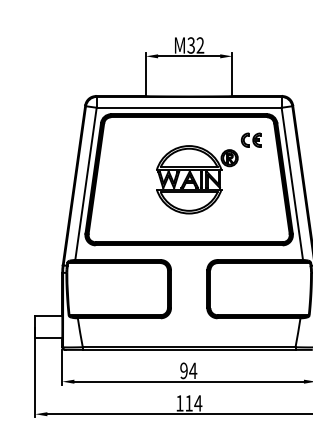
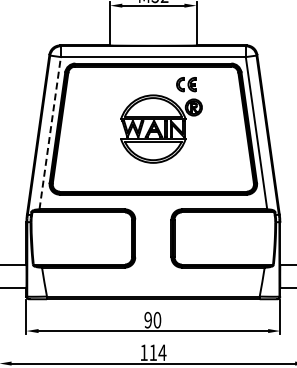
part: (250, 139) -> (185, 83), moved
line: (86, 183) -> (50, 132), solid -> dashed
text: (193, 370) -> (157, 319), 94 -> 90

